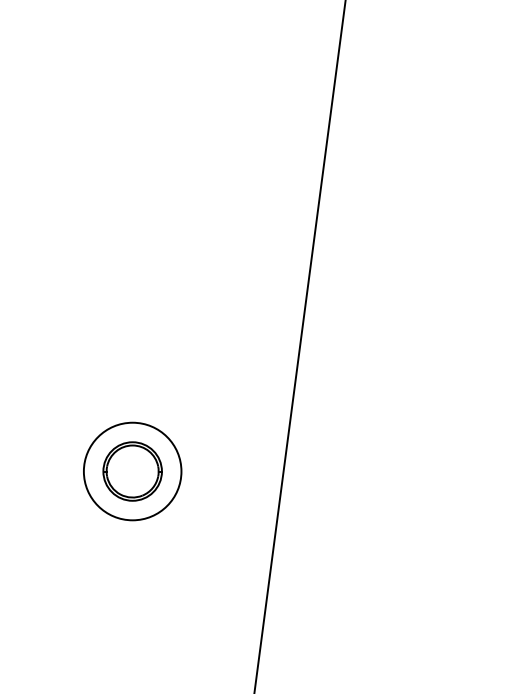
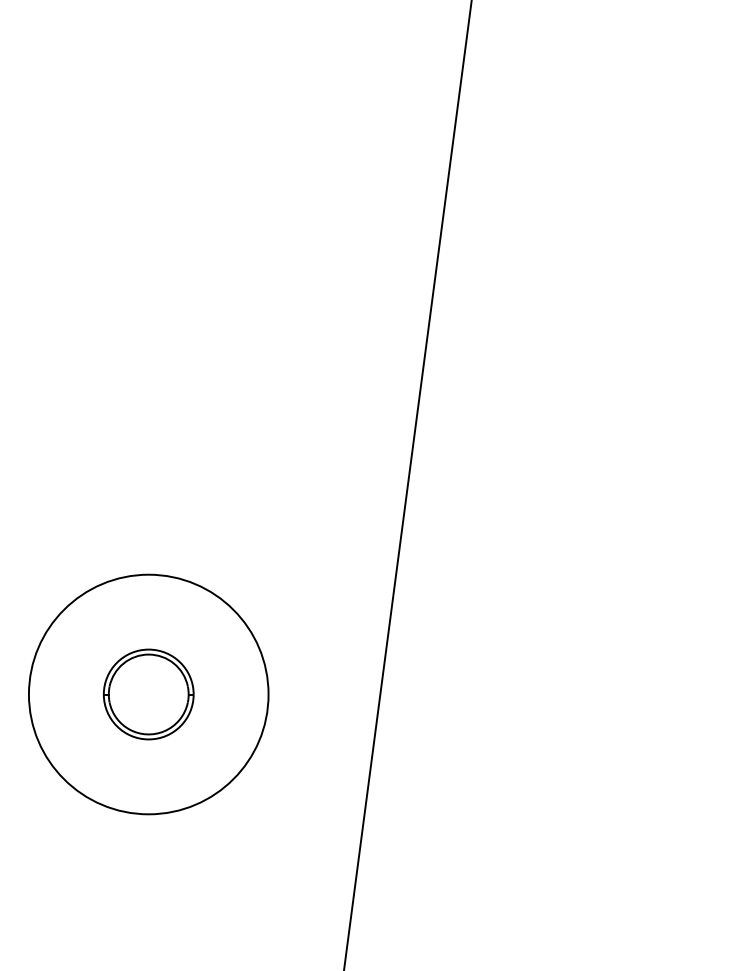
circle: (132, 471) -> (148, 694), size x1.6

